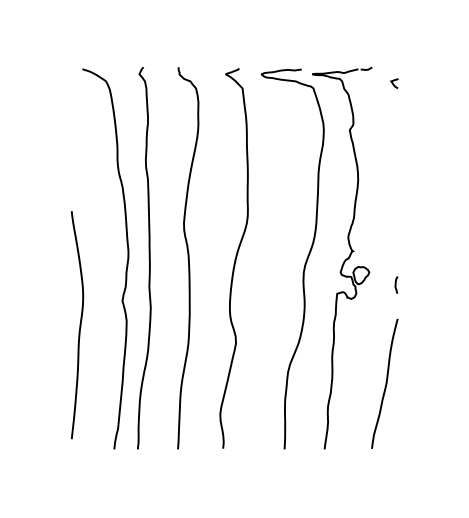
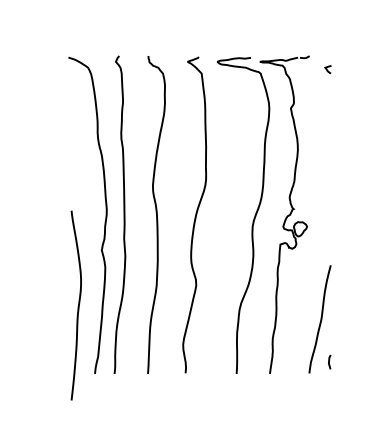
curve: (396, 284) -> (329, 361), moved
curve: (78, 326) -> (77, 306), moved

